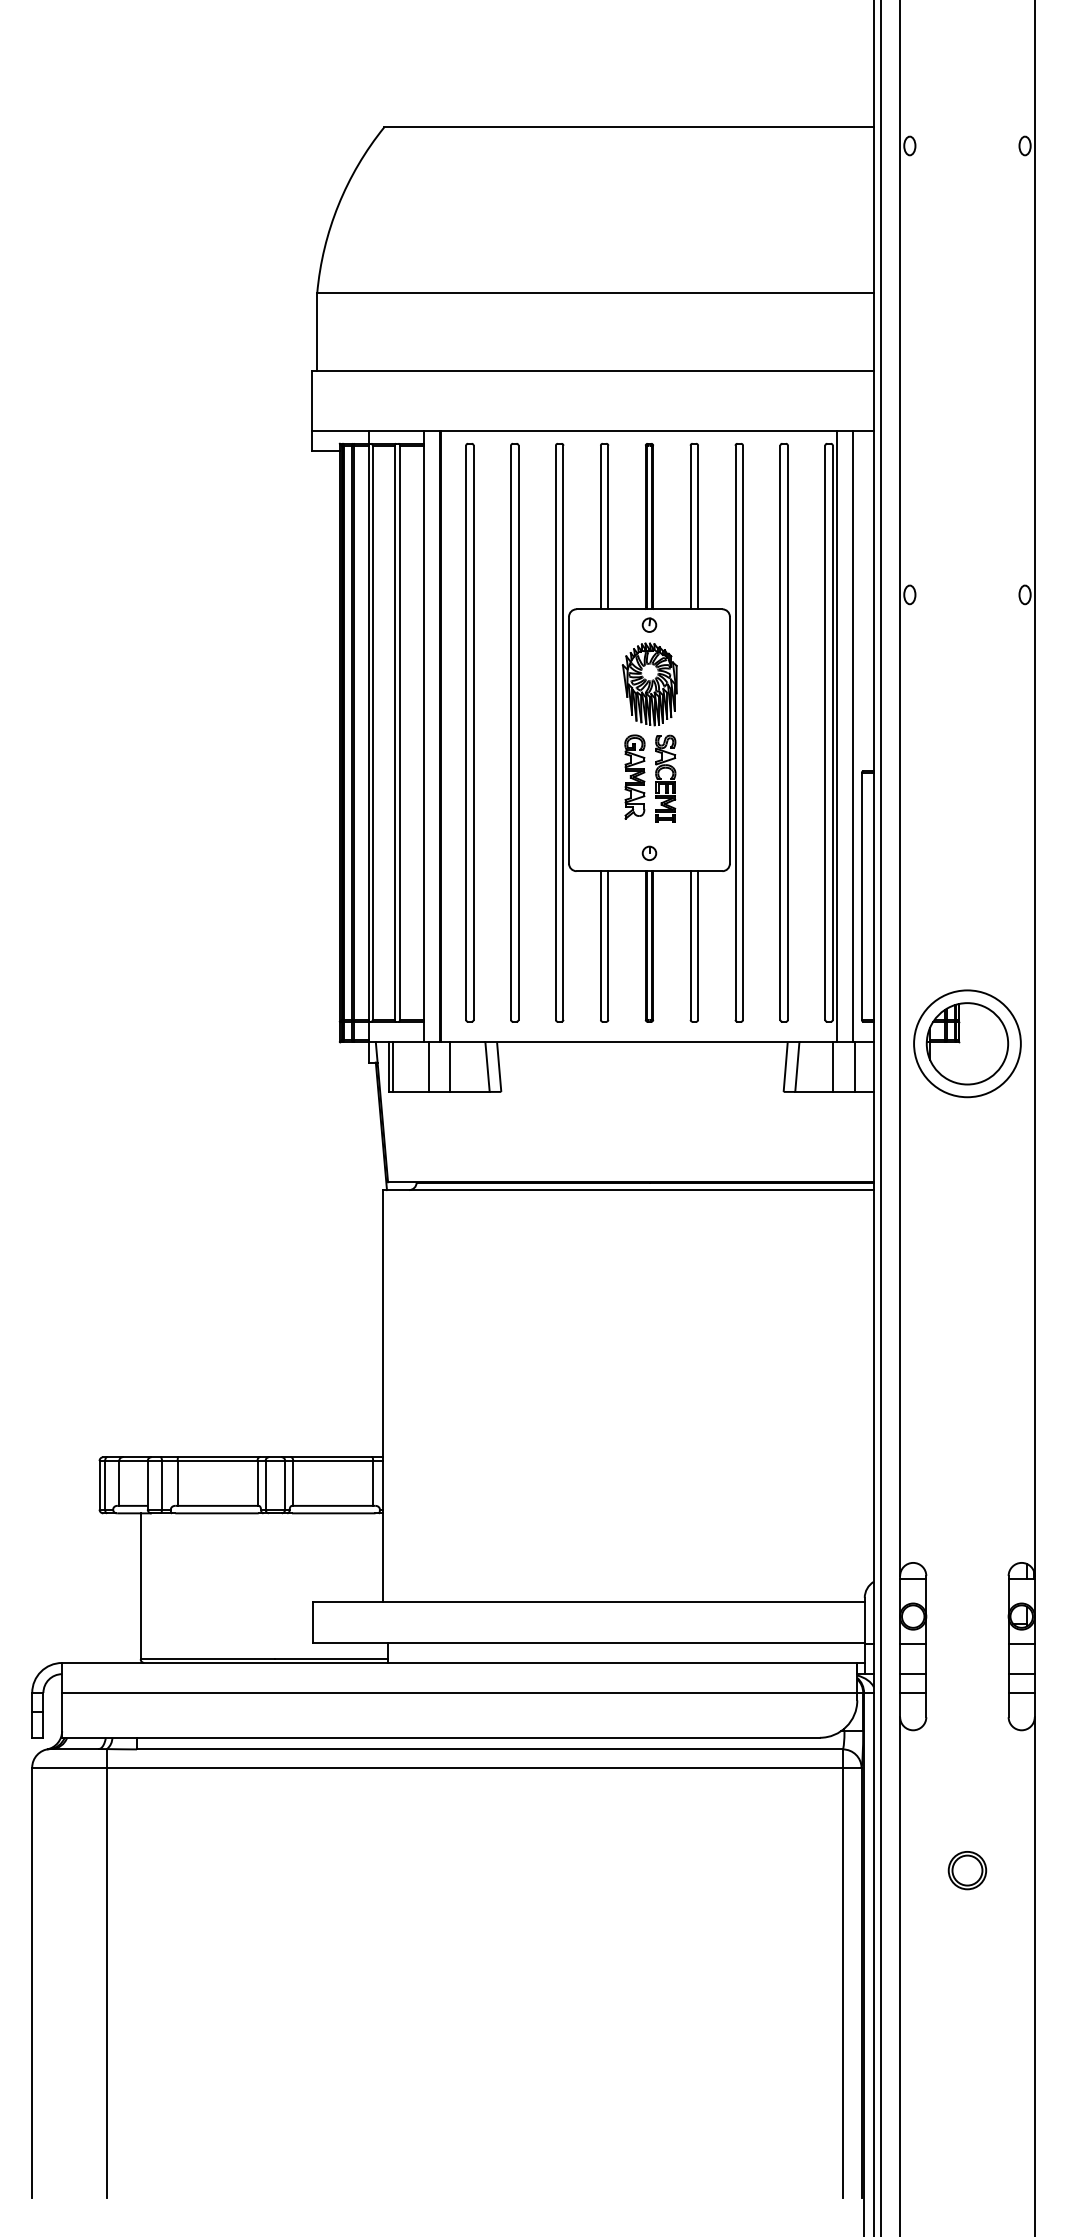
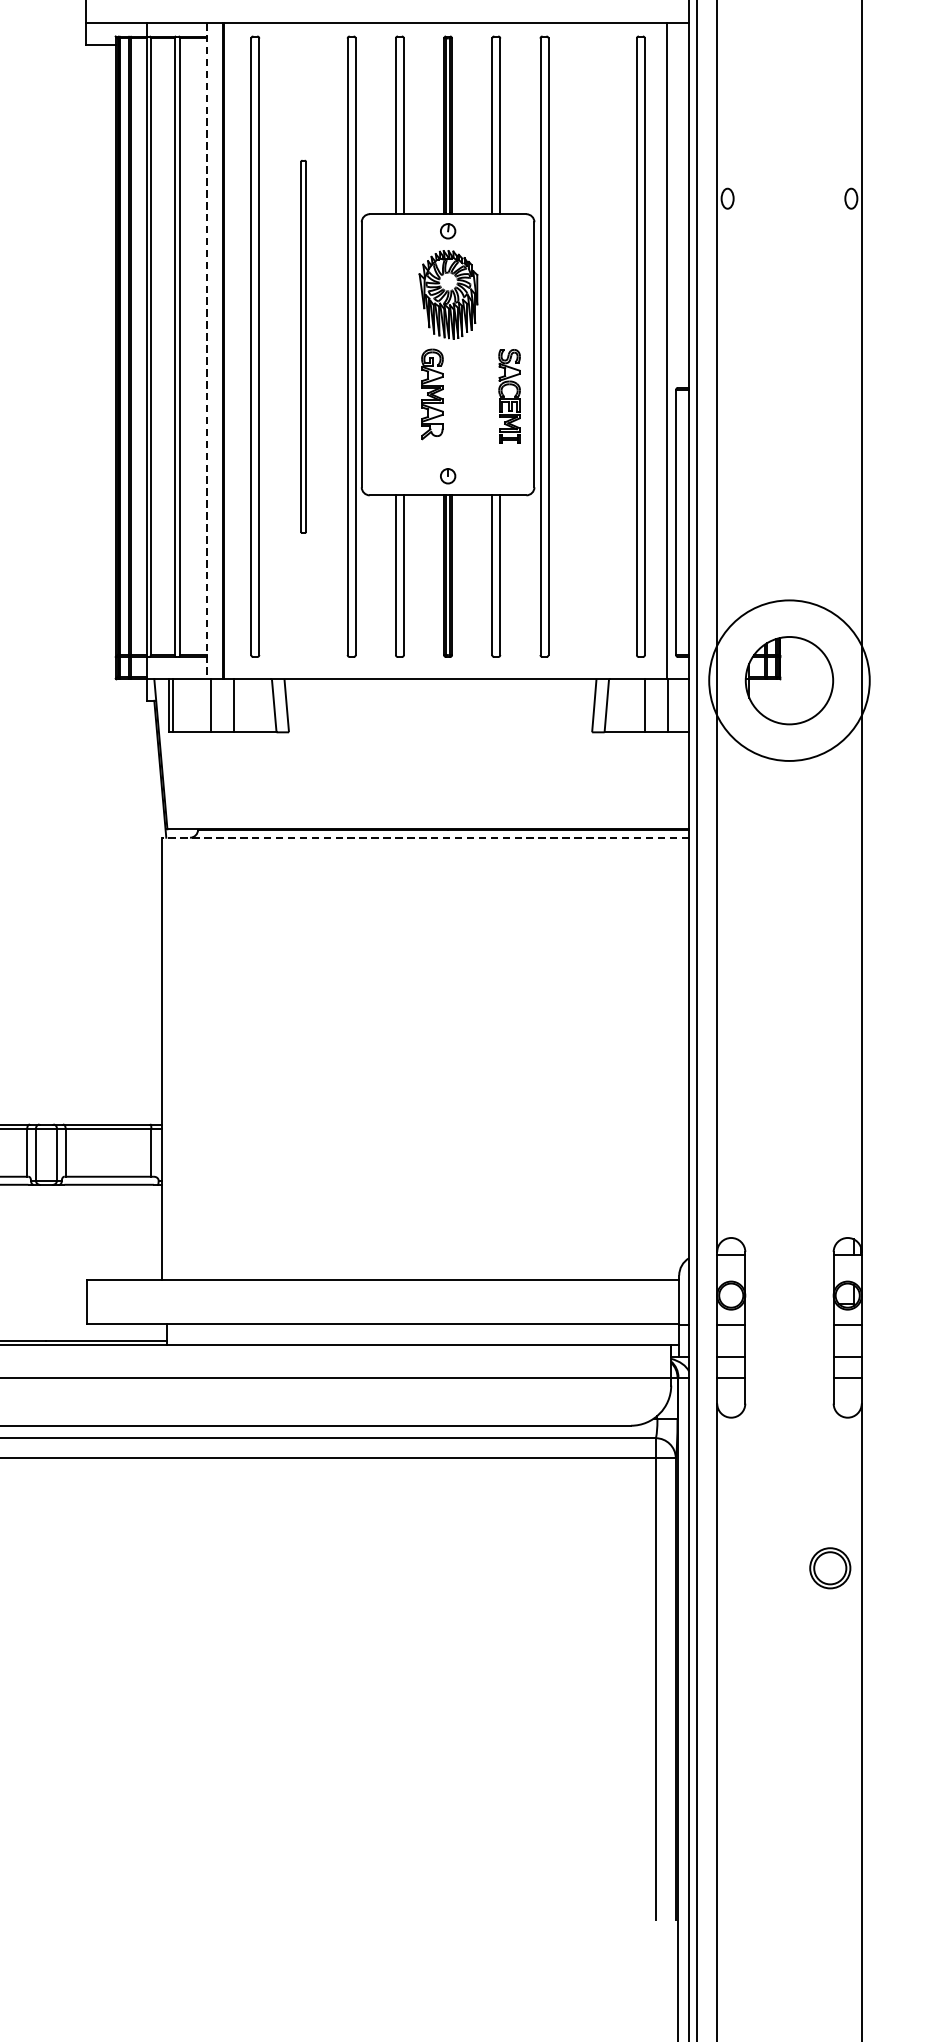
part: (514, 732) -> (303, 346), size x0.6
part: (783, 732) -> (591, 346), removed
line: (424, 736) -> (206, 350), solid -> dashed
line: (836, 736) -> (648, 350), removed
part: (665, 778) -> (509, 395), moved
circle: (967, 1043) -> (789, 680), size x1.4
line: (628, 1190) -> (425, 838), solid -> dashed
part: (967, 1870) -> (830, 1568), moved

